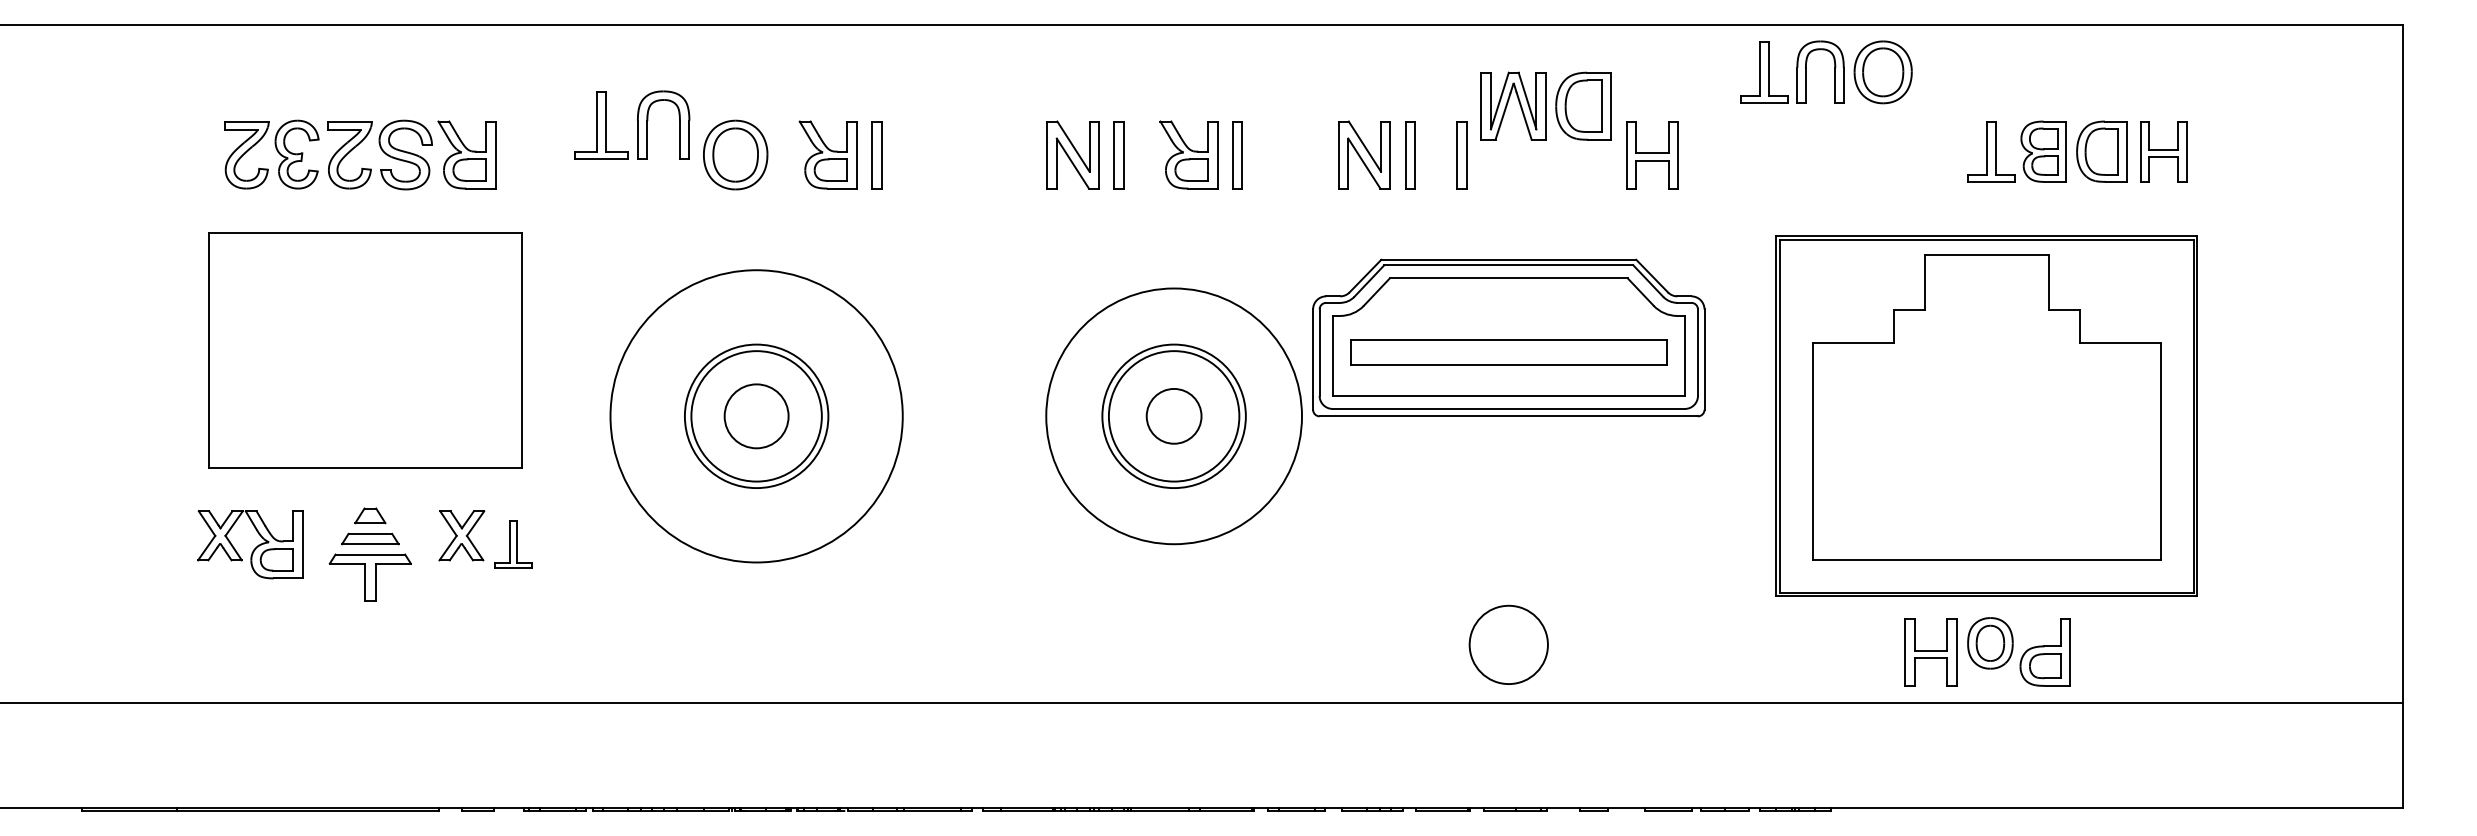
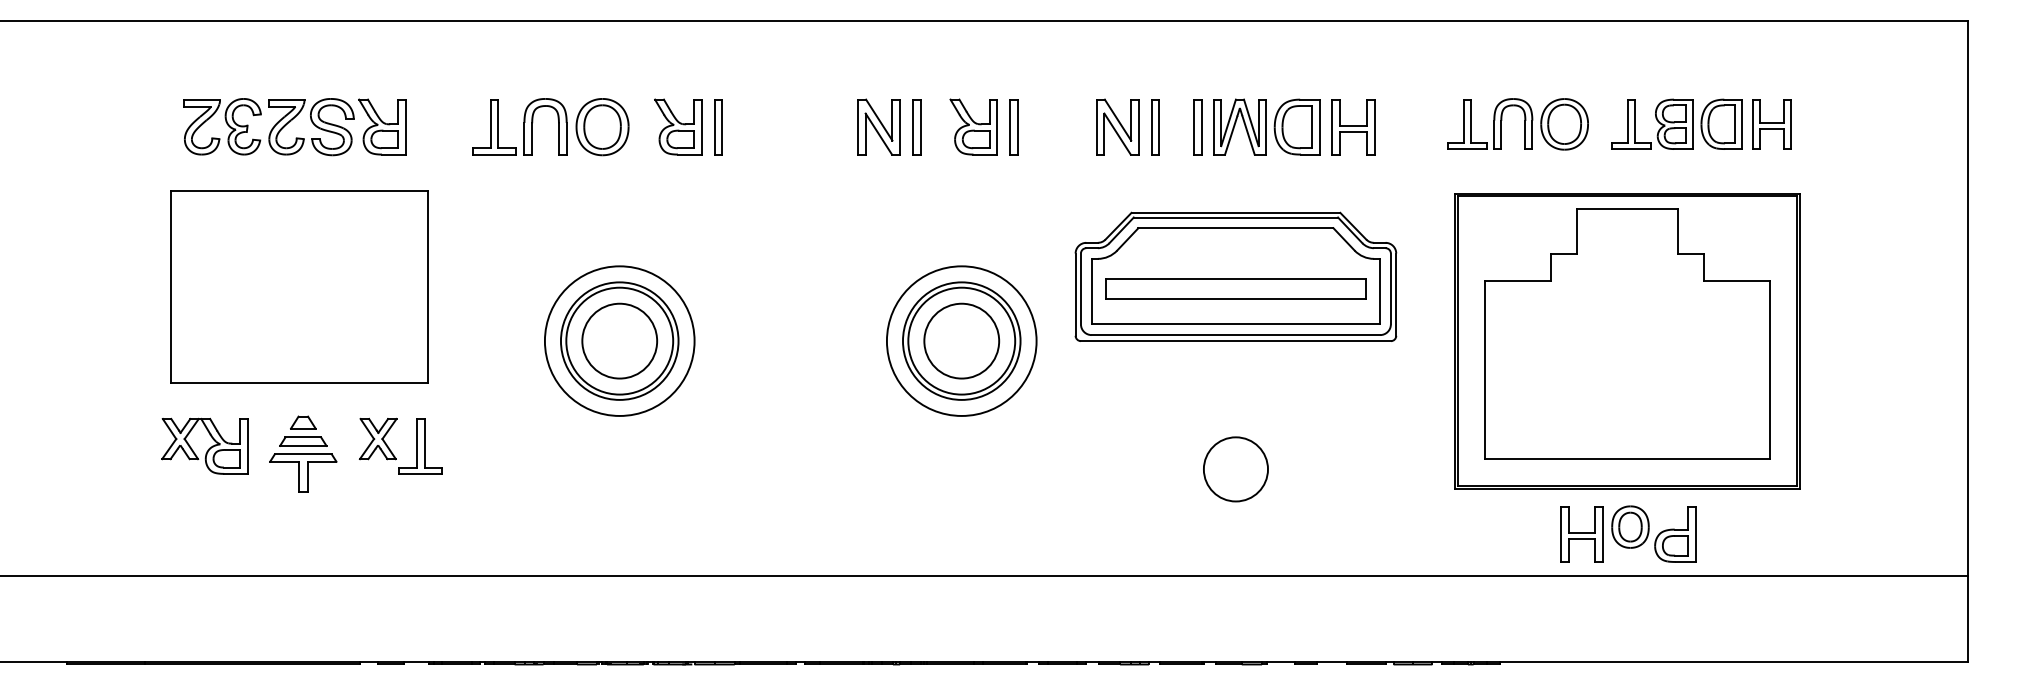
part: (1834, 72) -> (1524, 124), moved
part: (1546, 105) -> (1266, 126), moved
part: (631, 125) -> (519, 126), moved
circle: (756, 415) -> (619, 340), size x0.62
circle: (756, 415) -> (619, 340), size x1.43
circle: (1173, 415) -> (961, 340), size x0.71
circle: (1173, 415) -> (961, 340), size x1.67
part: (513, 544) -> (420, 446), size x1.43
circle: (1508, 645) -> (1235, 469), moved

